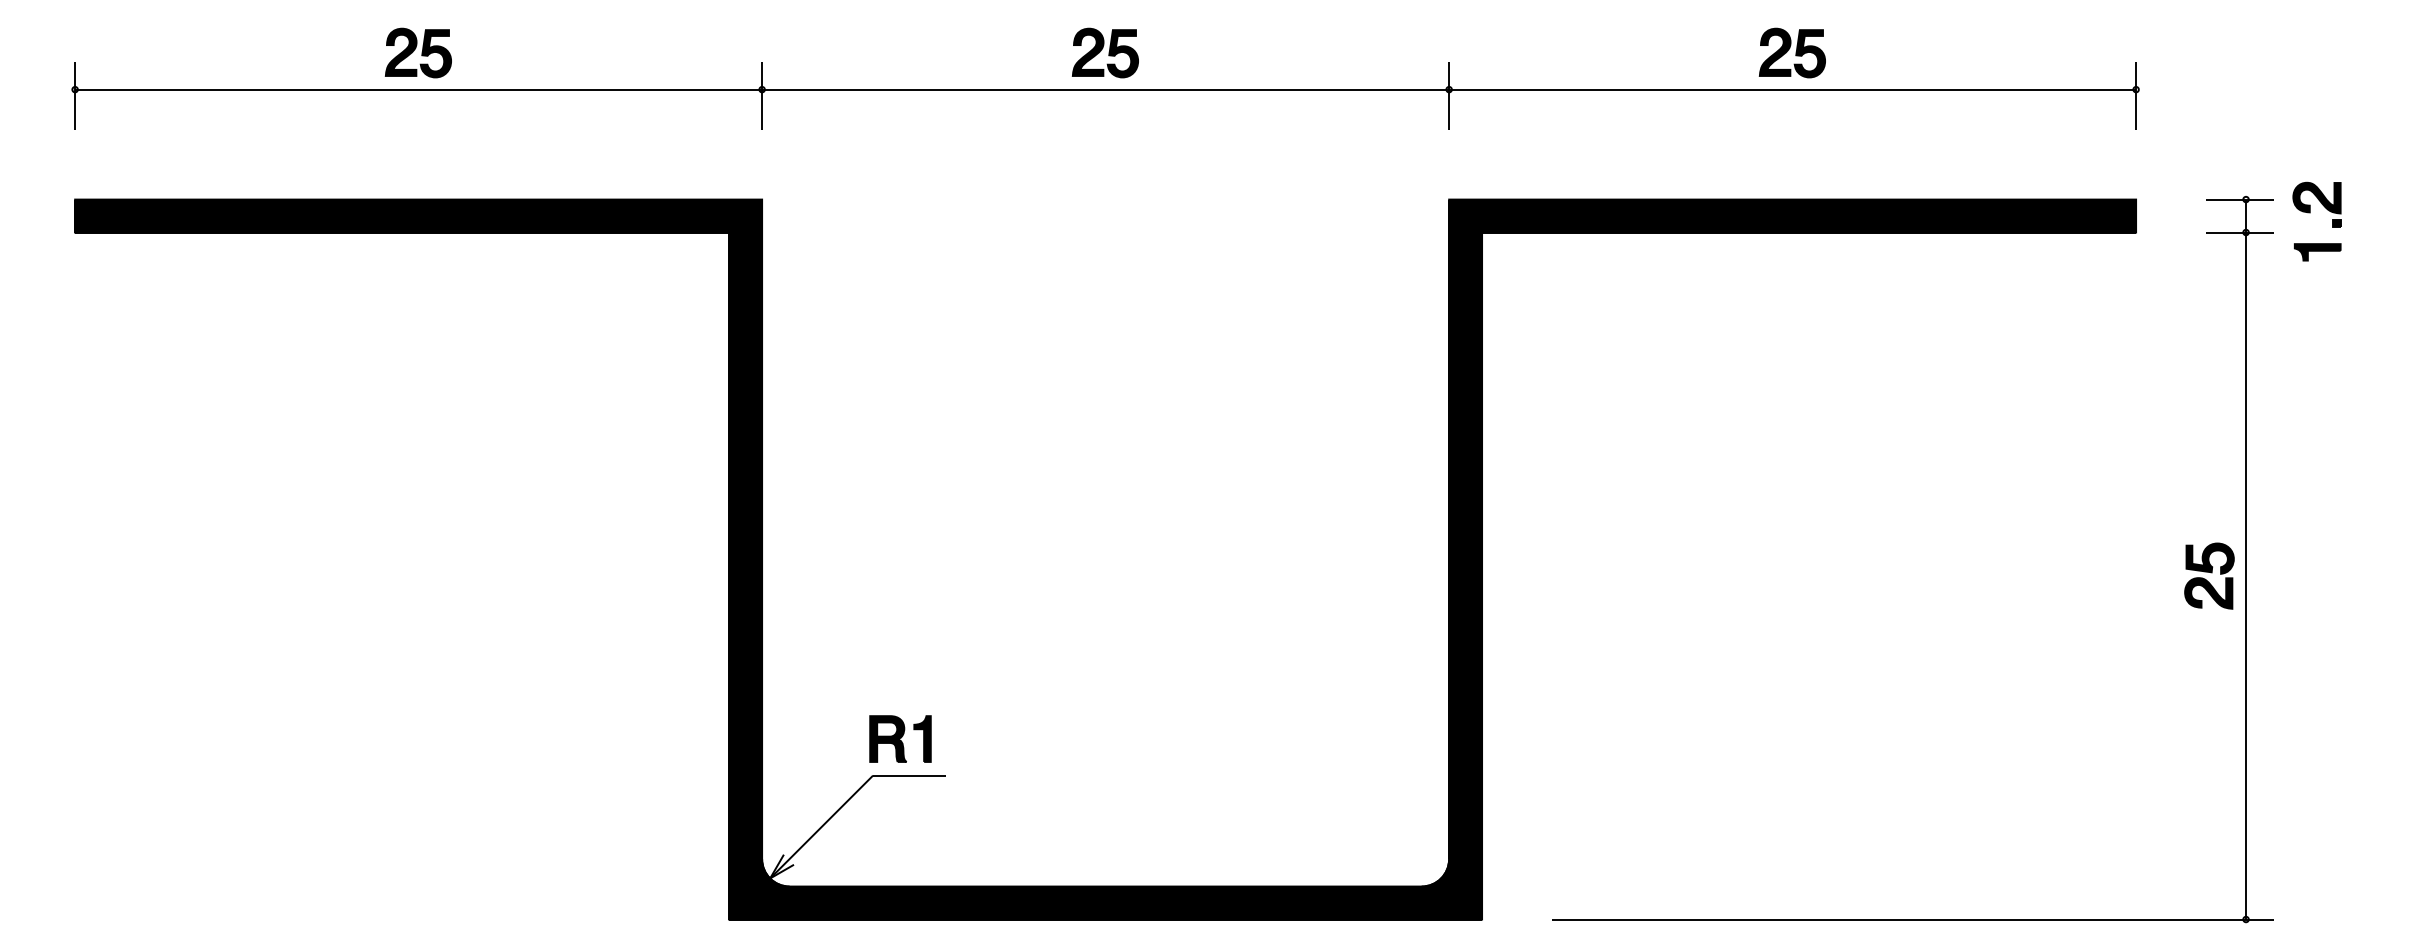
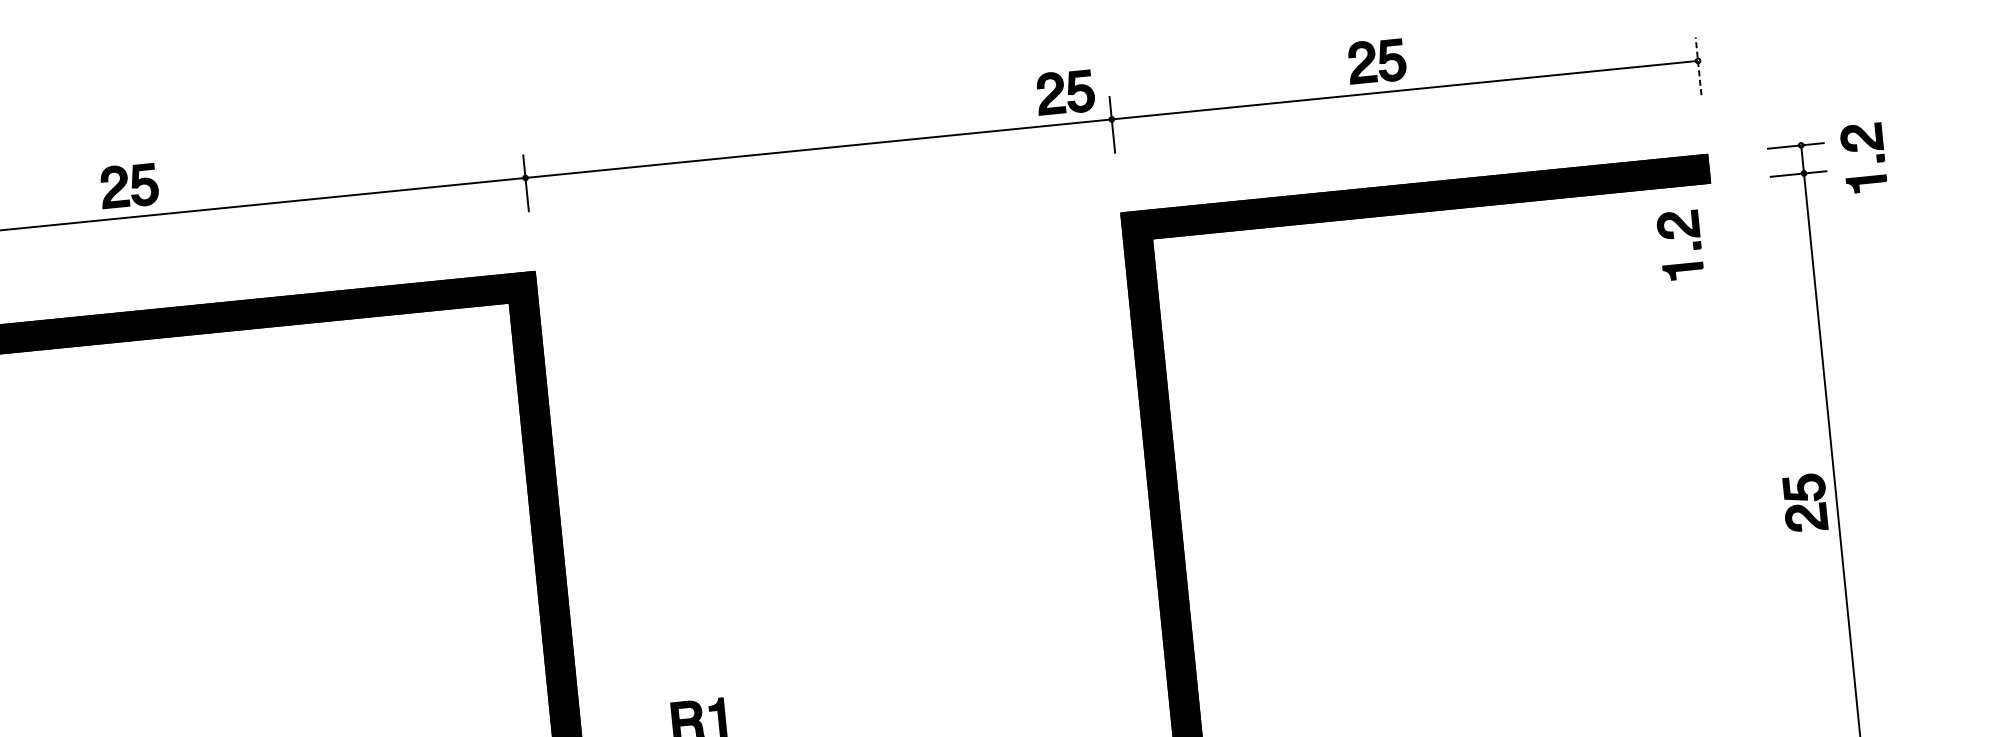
part: (417, 52) -> (128, 185), moved
part: (1104, 52) -> (1064, 92), moved
part: (1791, 52) -> (1376, 61), moved
line: (2136, 95) -> (1698, 65), solid -> dashed
part: (2087, 293) -> (1673, 239), added
part: (2209, 575) -> (1805, 502), moved

